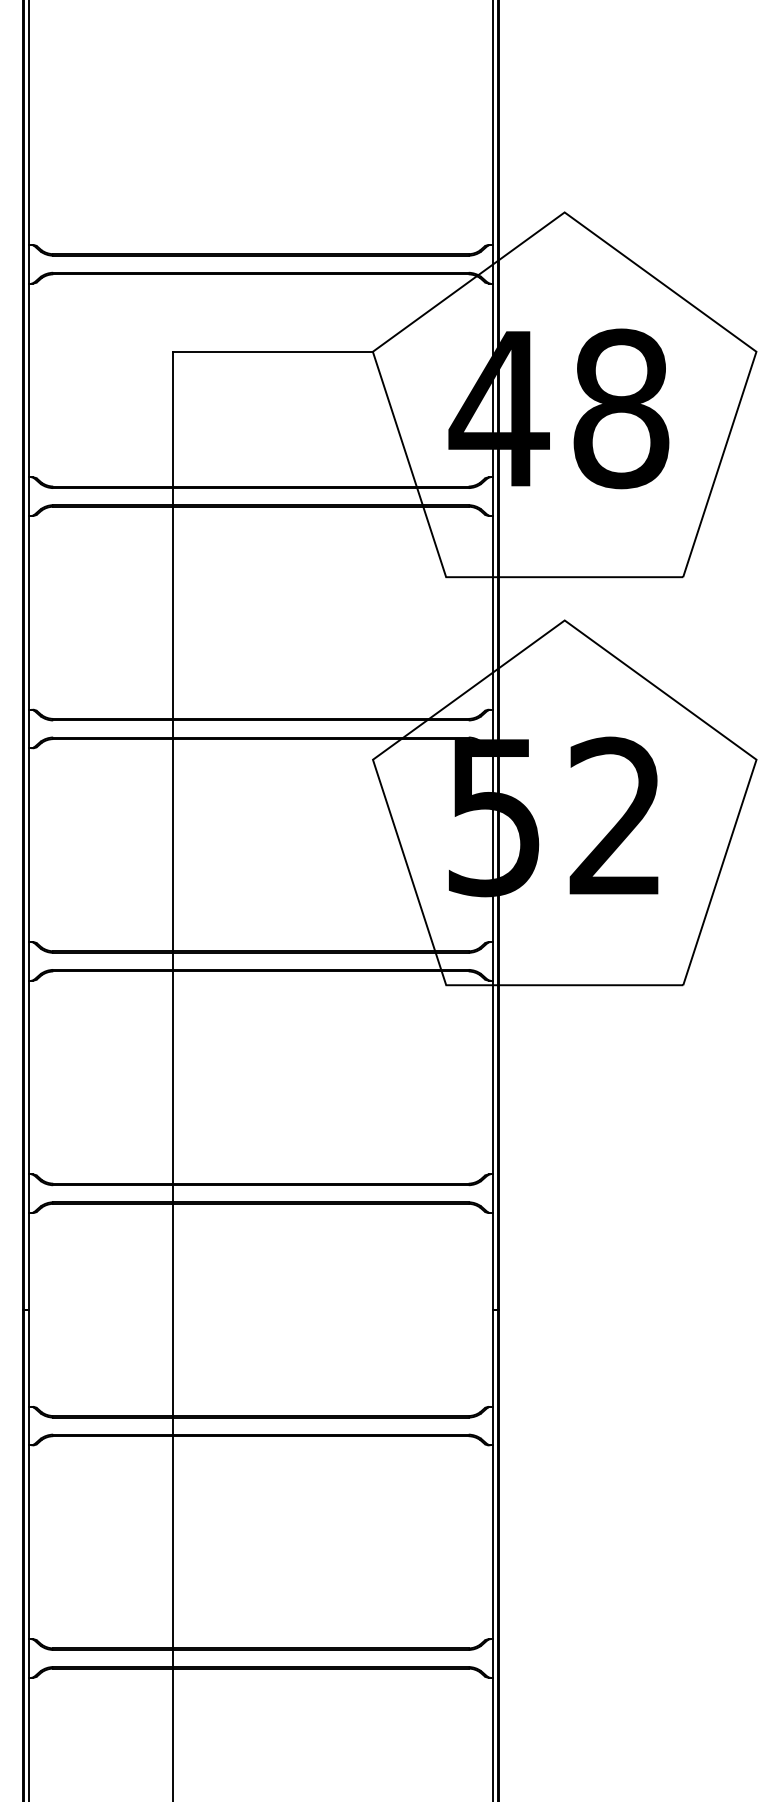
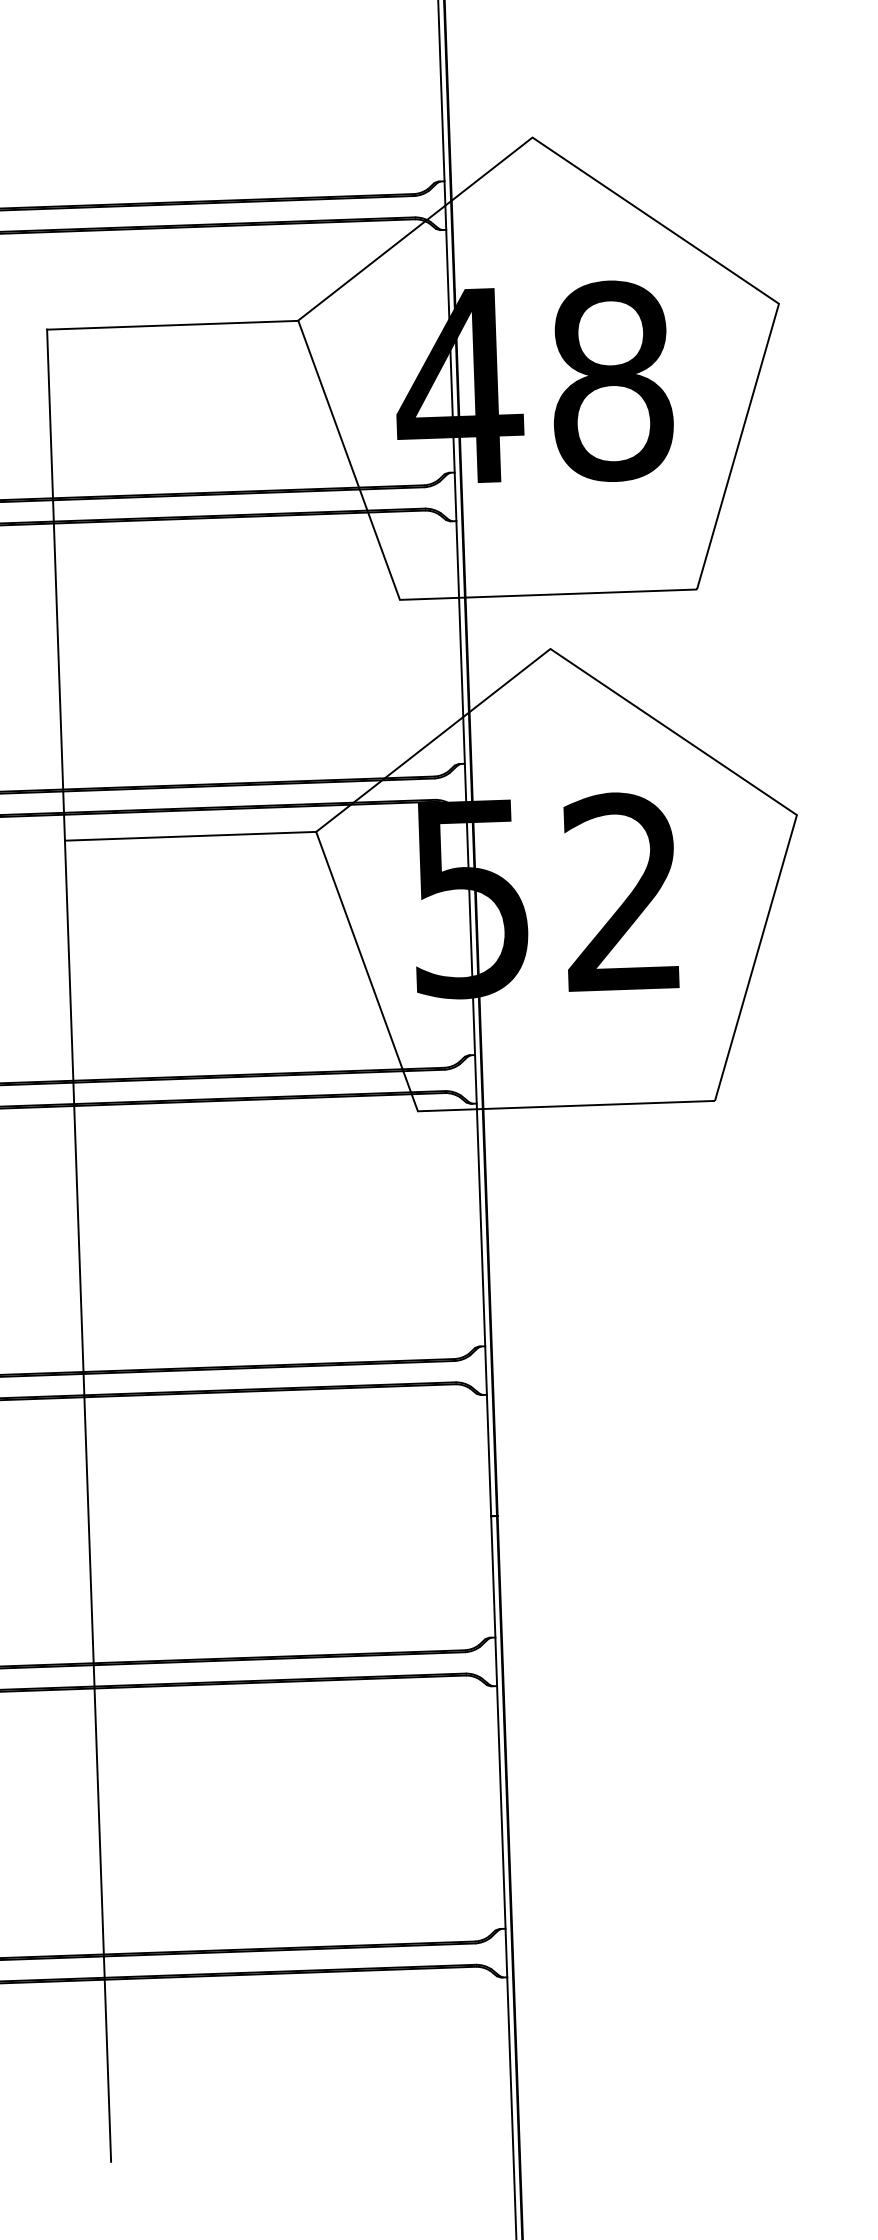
line: (272, 759) -> (190, 835), added

